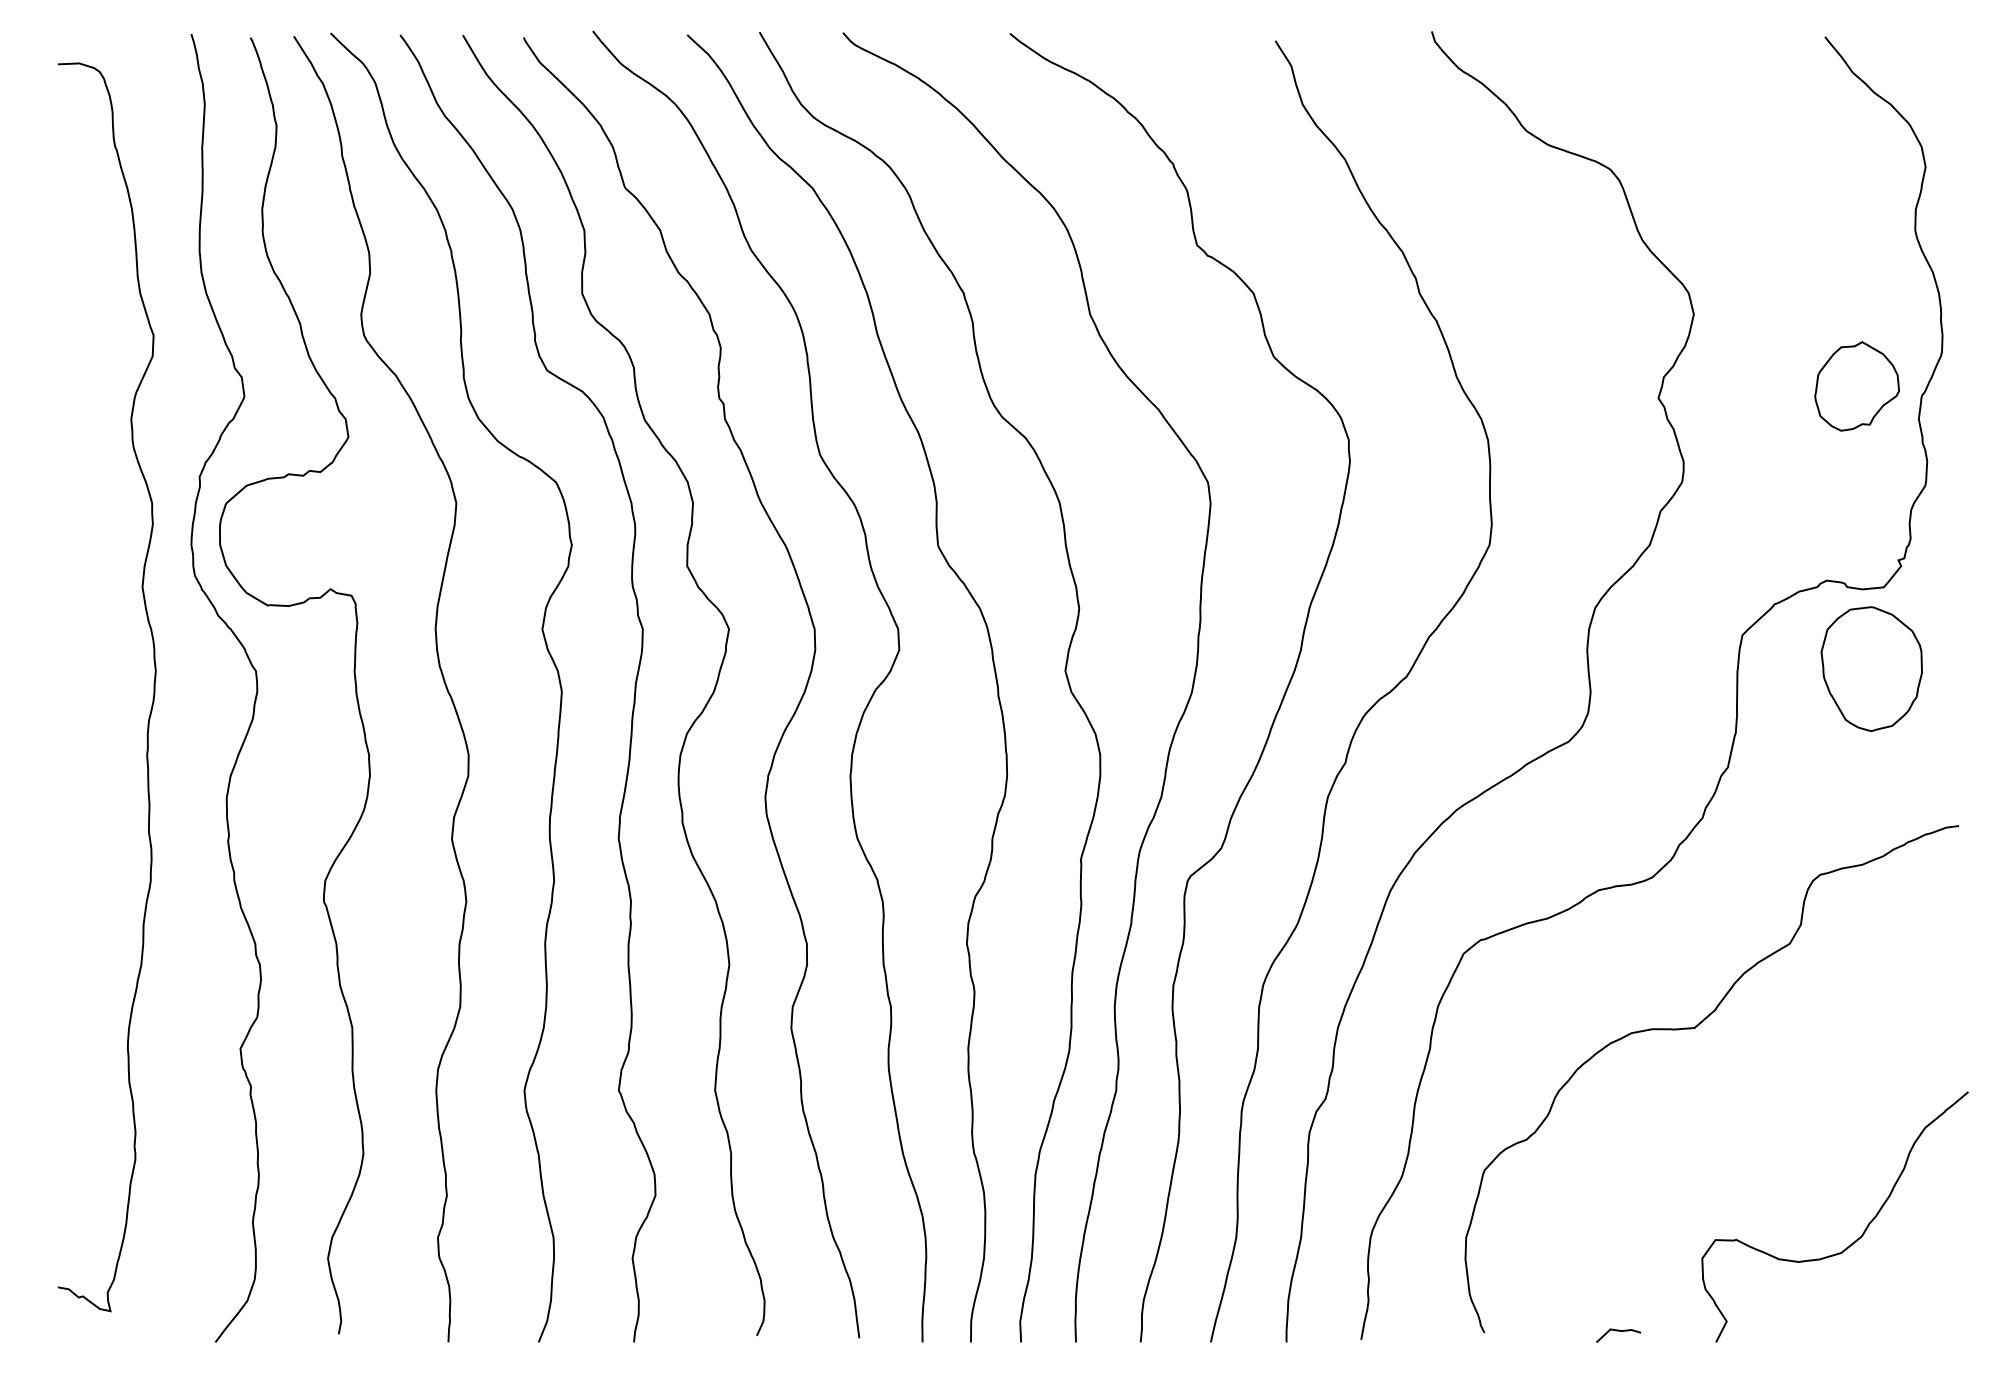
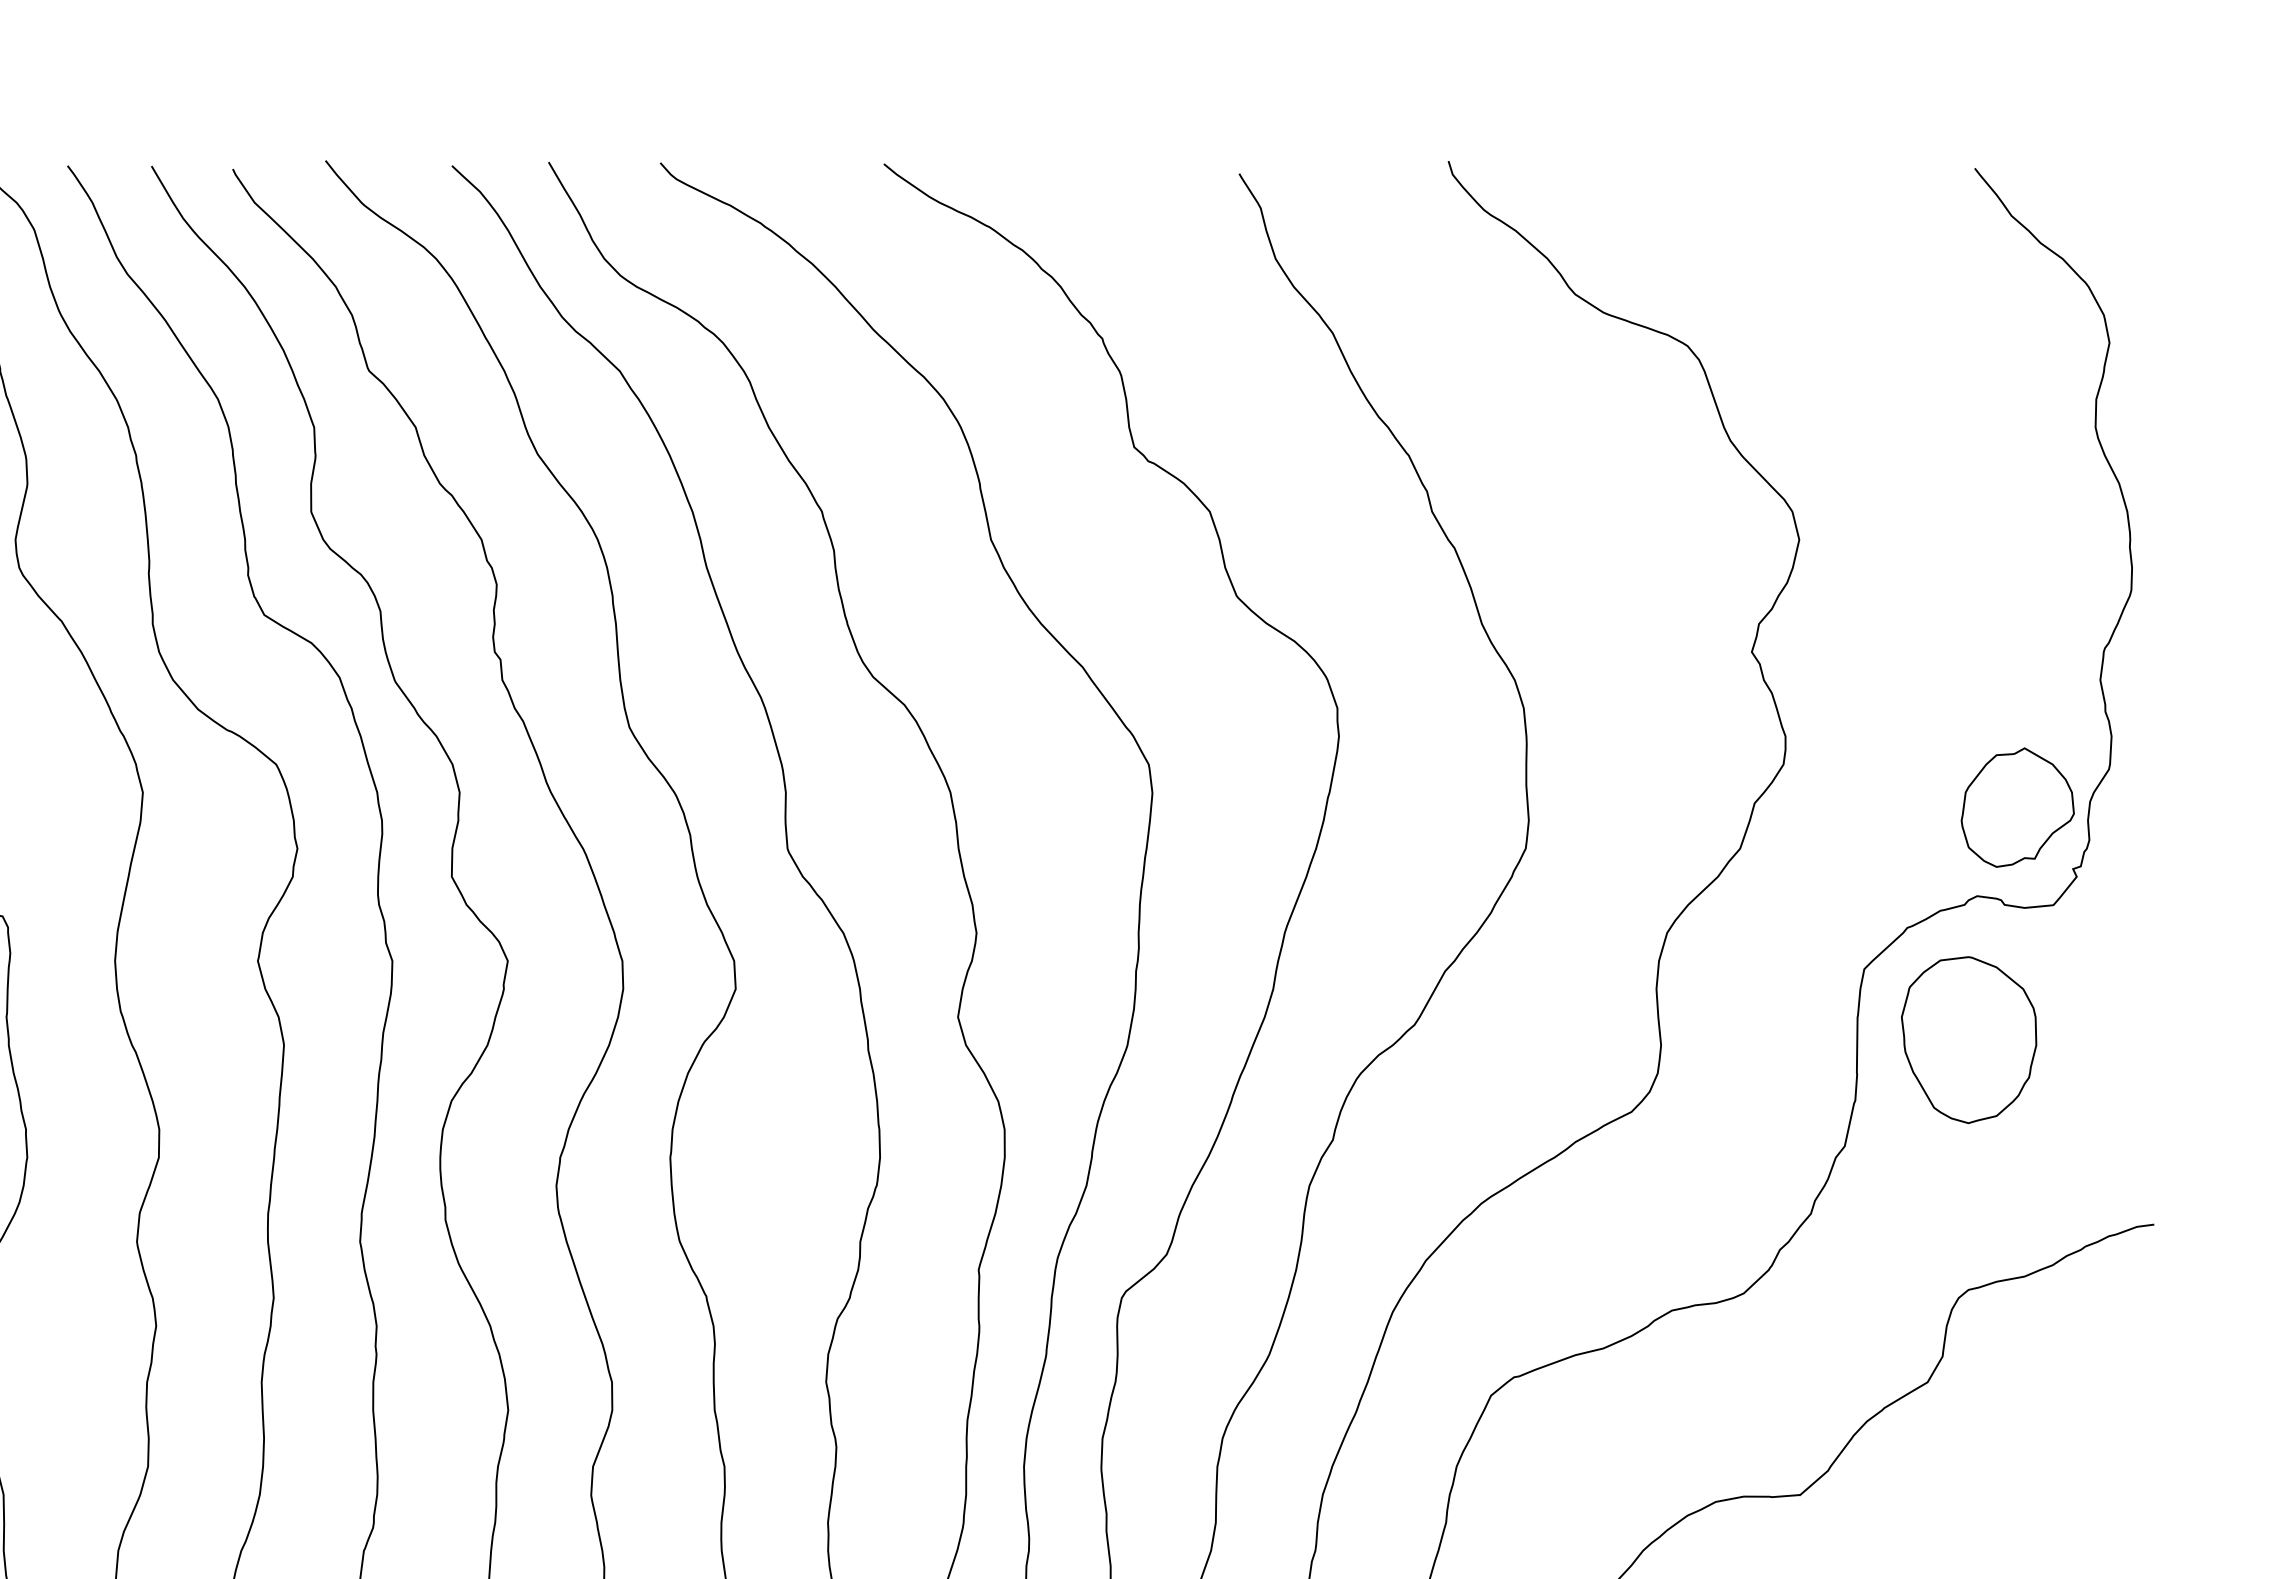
part: (1856, 386) -> (2016, 807), moved
part: (1871, 669) -> (1968, 1040), moved

